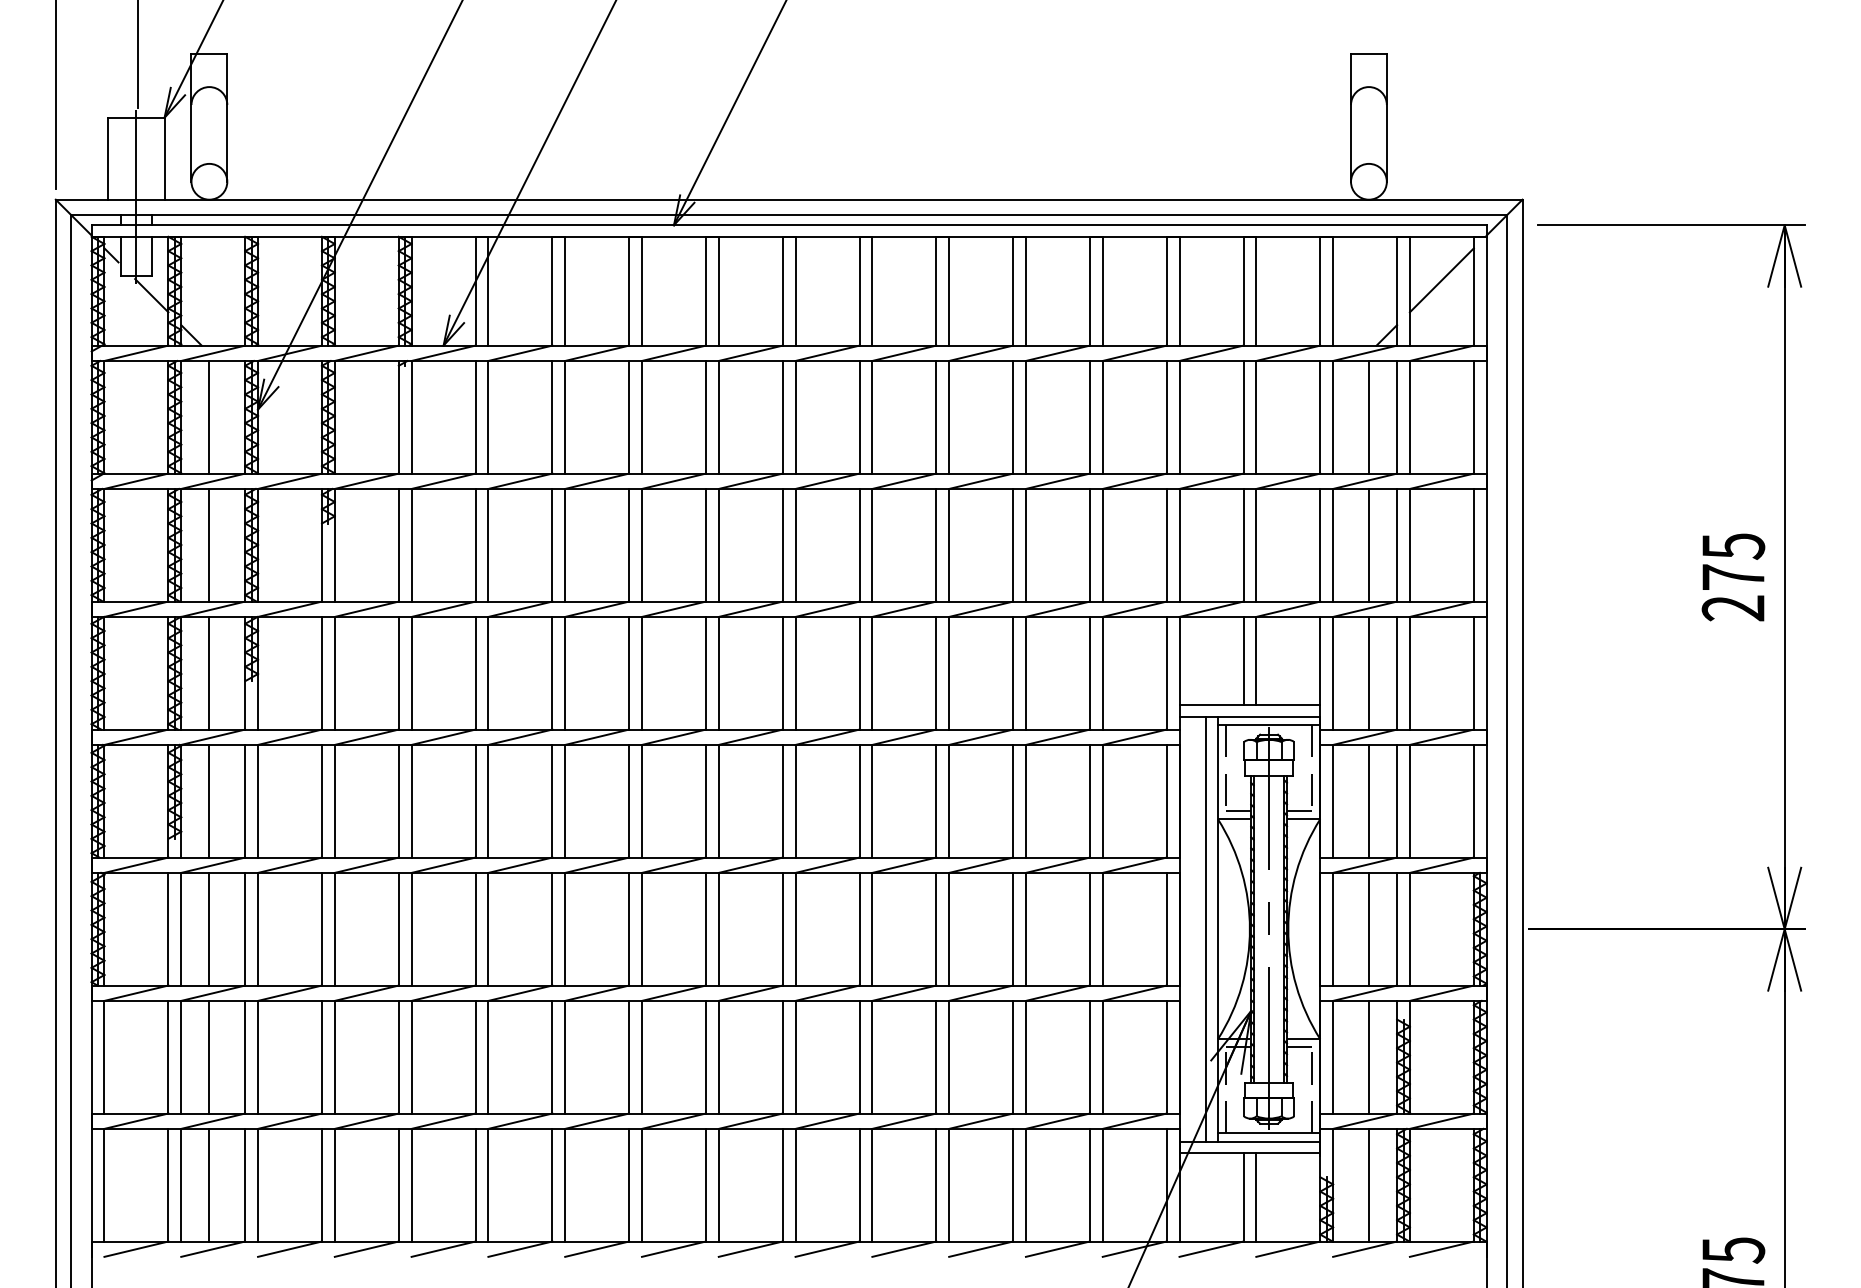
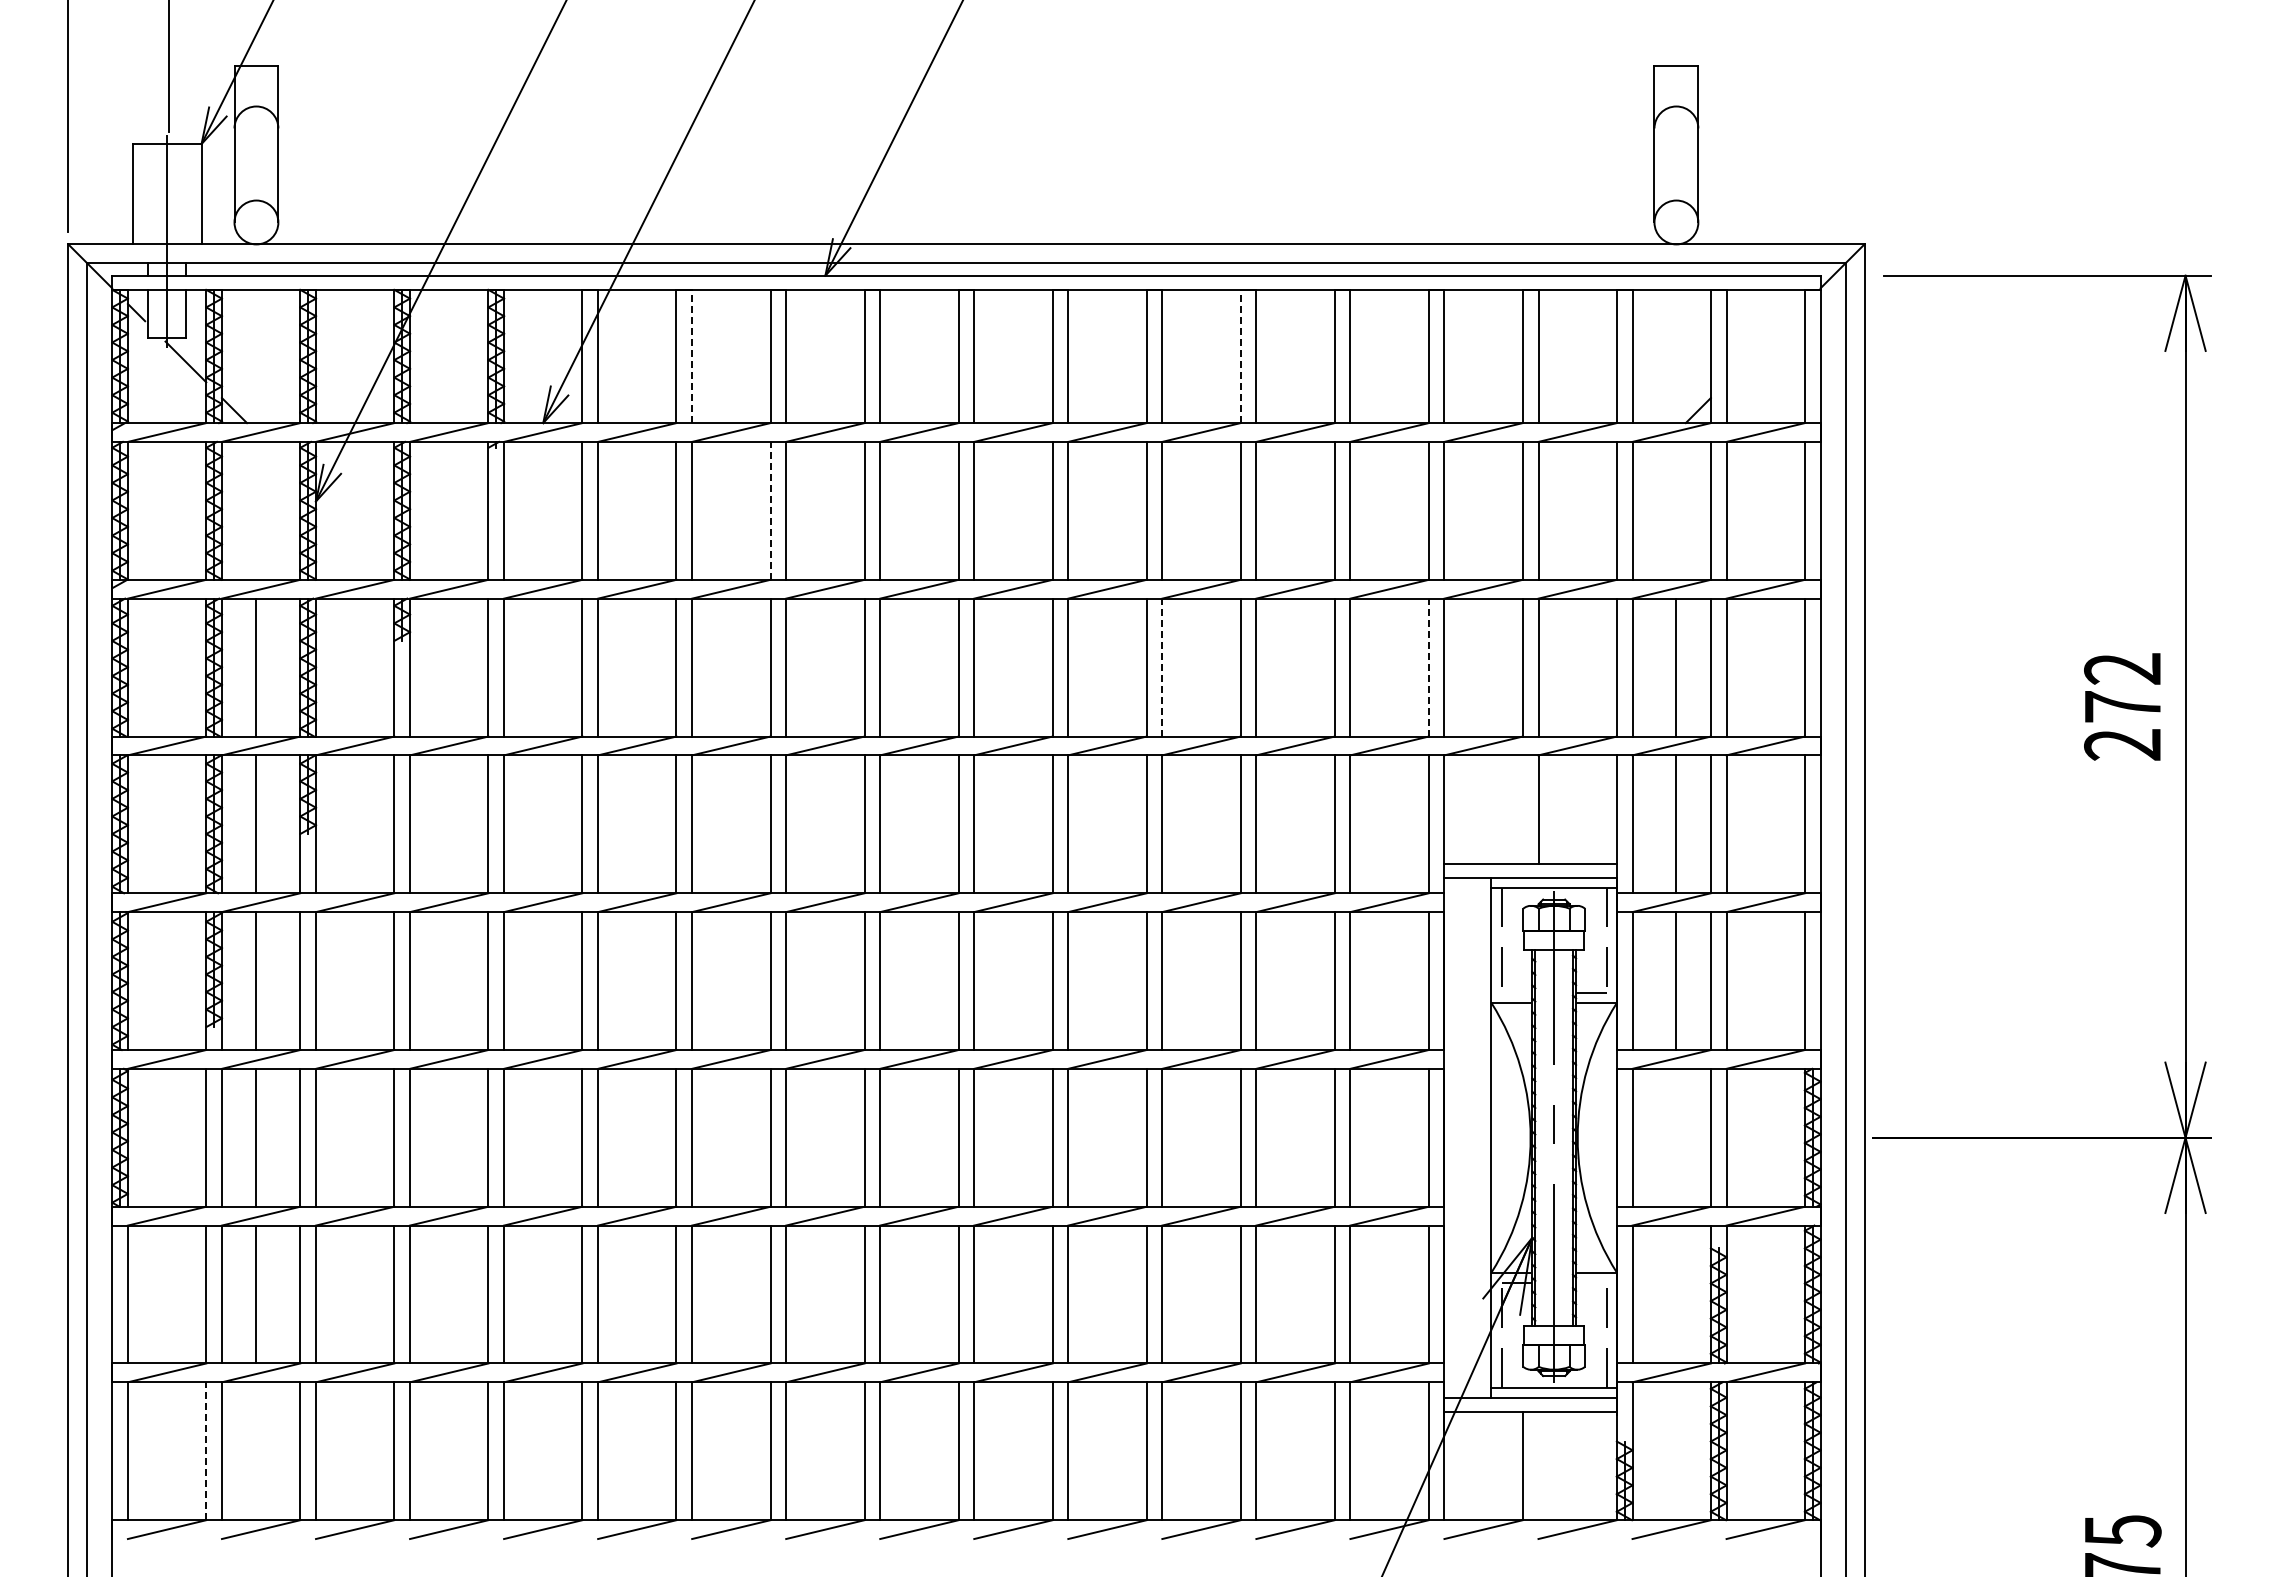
line: (1441, 279) -> (1765, 342), removed
line: (565, 291) -> (692, 356), solid -> dashed
line: (1012, 291) -> (1240, 356), solid -> dashed
line: (209, 416) -> (256, 510), removed
line: (629, 416) -> (770, 510), solid -> dashed
line: (1369, 416) -> (1676, 510), removed
line: (949, 545) -> (1162, 667), solid -> dashed
line: (1166, 545) -> (1428, 667), solid -> dashed
text: (1733, 546) -> (2122, 669), 275 -> 272
line: (1243, 661) -> (1522, 809), removed
line: (1238, 810) -> (1516, 992), removed
line: (1206, 928) -> (1477, 1137), removed
line: (1369, 928) -> (1676, 1137), removed
line: (1299, 1047) -> (1591, 1282), removed
line: (1369, 1057) -> (1676, 1294), removed
line: (168, 1185) -> (206, 1451), solid -> dashed
line: (209, 1185) -> (256, 1451), removed
line: (1369, 1185) -> (1676, 1451), removed
line: (1256, 1197) -> (1538, 1466), removed

